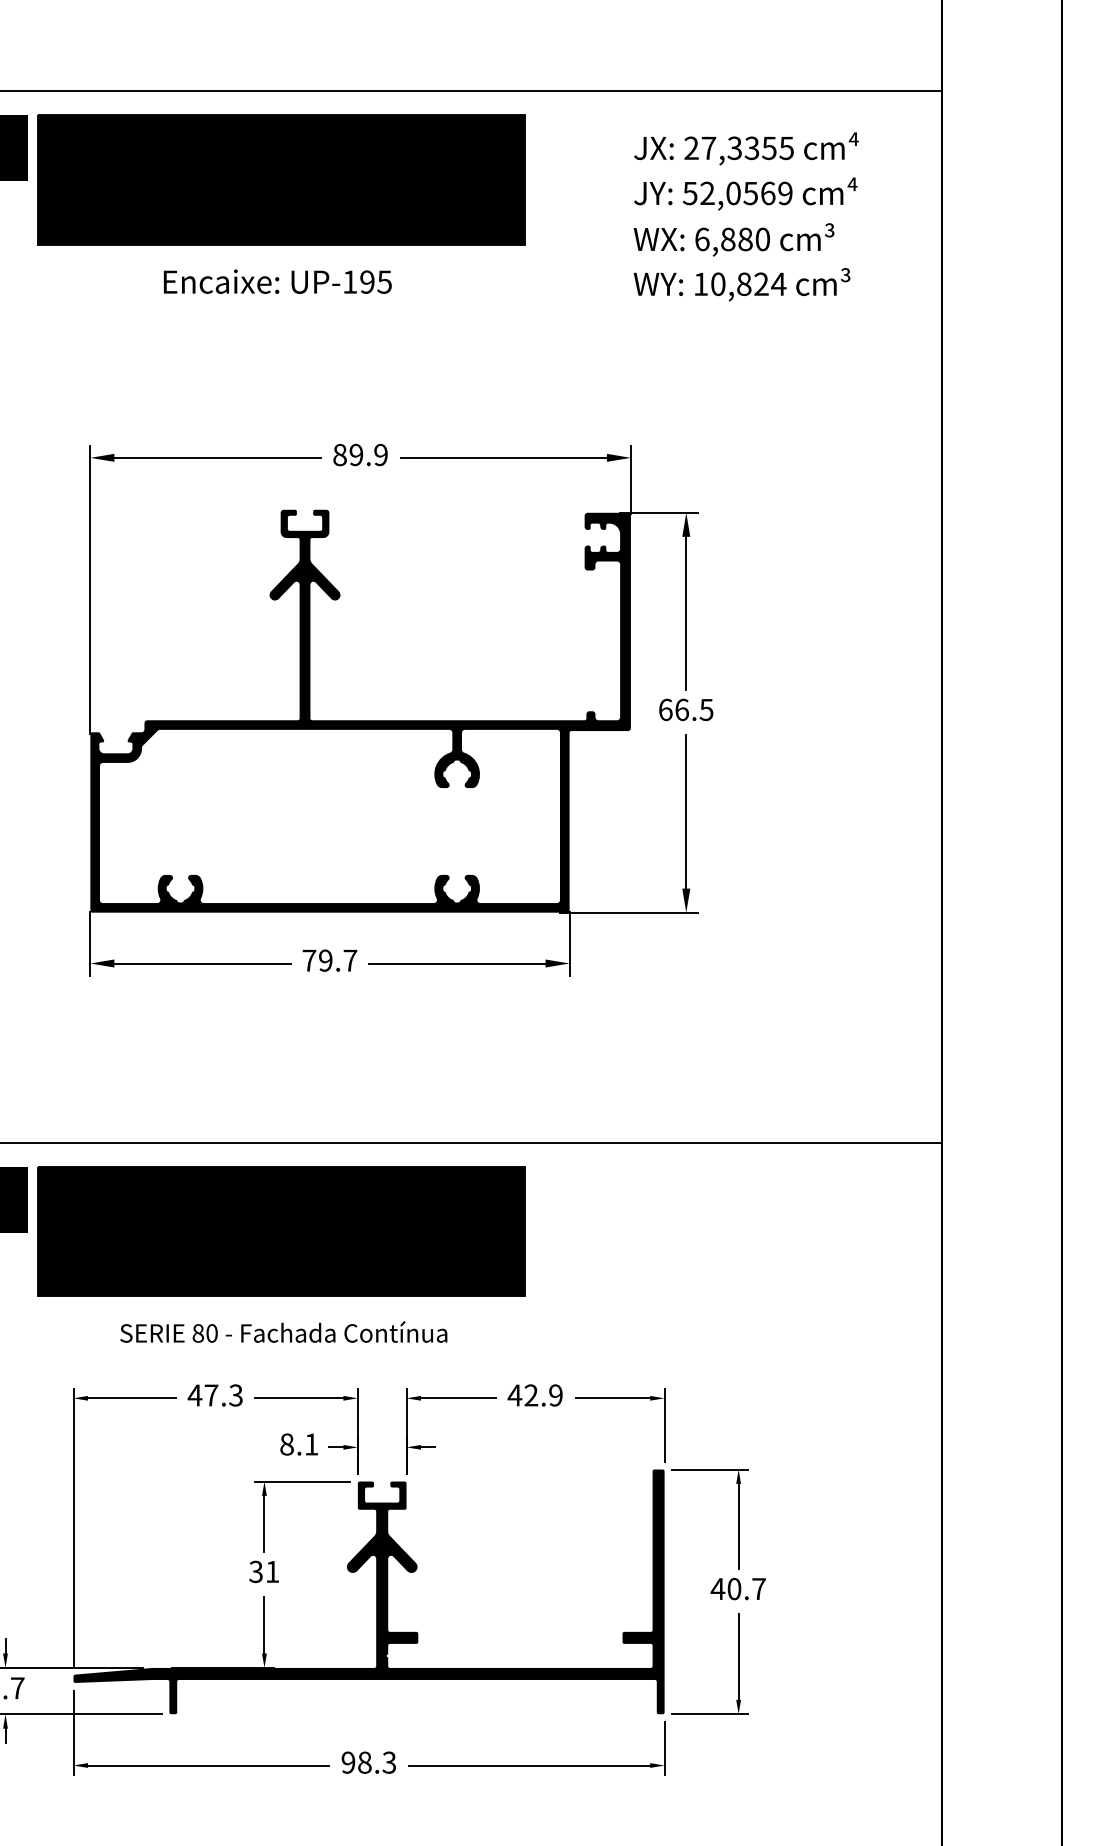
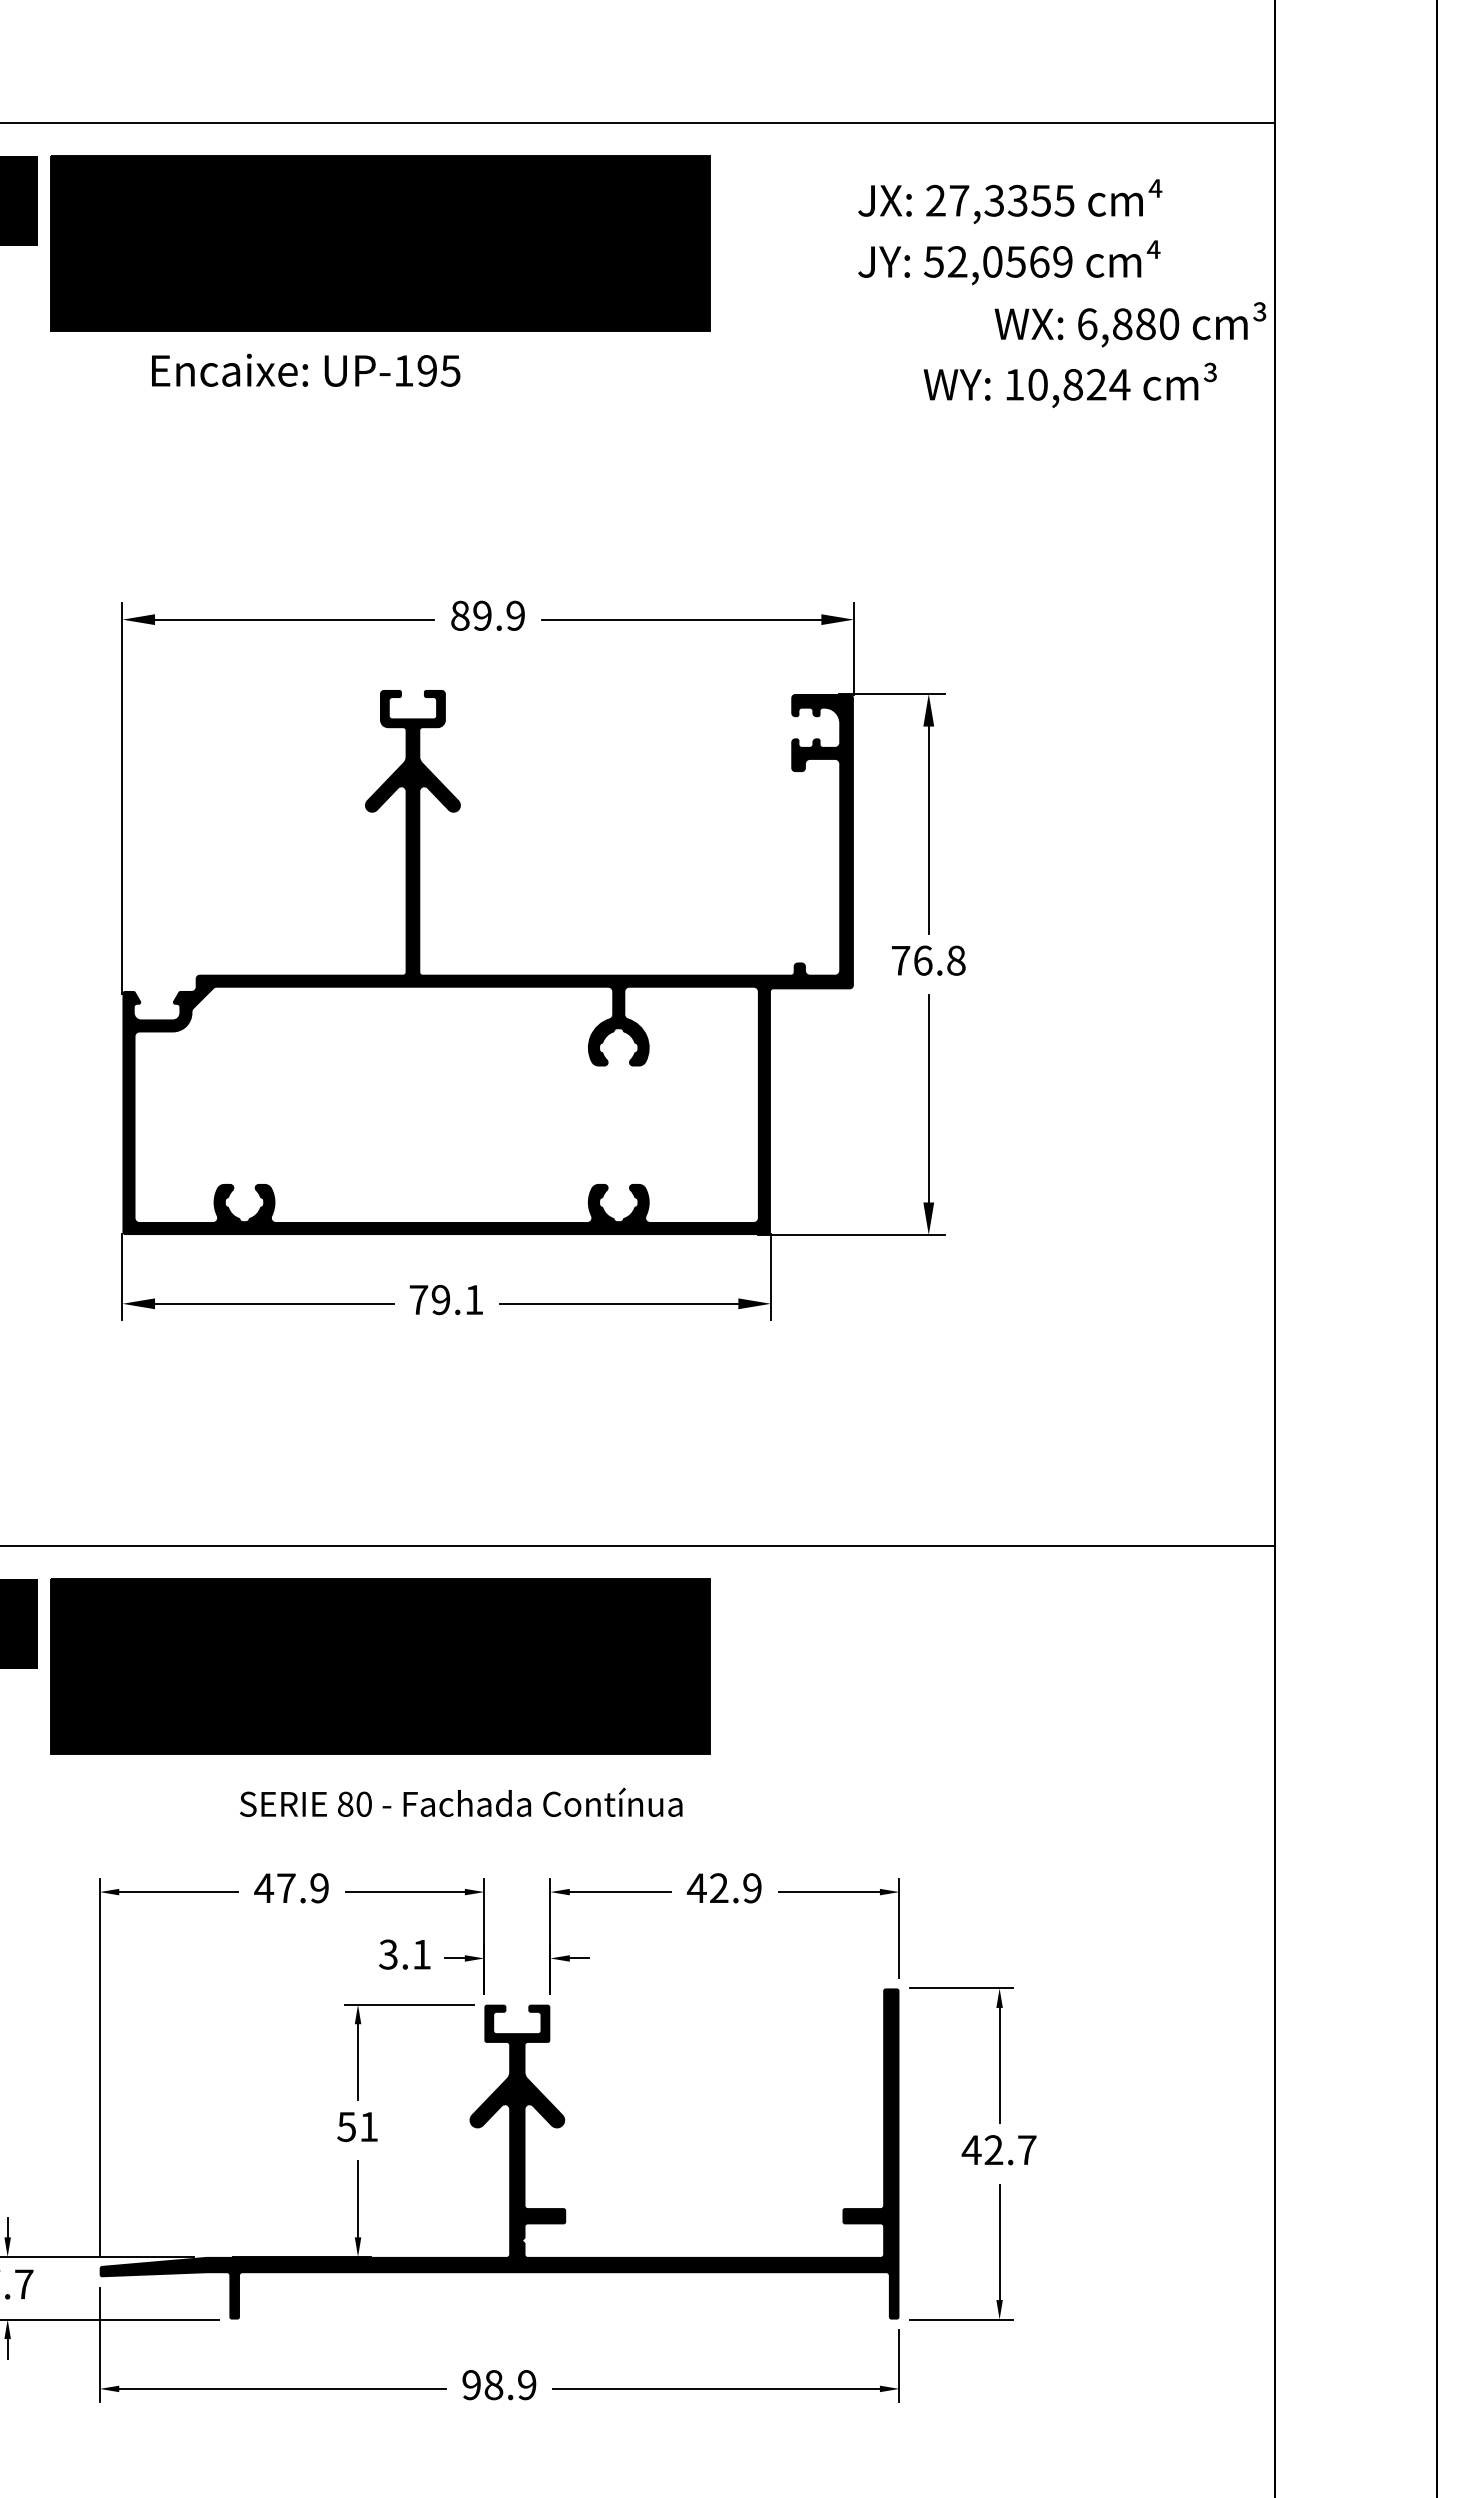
text: (734, 239) -> (1130, 324), moved
text: (278, 281) -> (306, 369), moved
text: (741, 284) -> (1069, 384), moved
text: (686, 709) -> (928, 960), 66.5 -> 76.8
text: (350, 960) -> (474, 1299), 79.7 -> 79.1
text: (284, 1331) -> (461, 1801), moved
text: (235, 1395) -> (319, 1888), 47.3 -> 47.9
text: (286, 1444) -> (388, 1954), 8.1 -> 3.1
text: (255, 1571) -> (346, 2126), 31 -> 51
text: (734, 1589) -> (993, 2150), 40.7 -> 42.7
text: (388, 1762) -> (526, 2385), 98.3 -> 98.9

